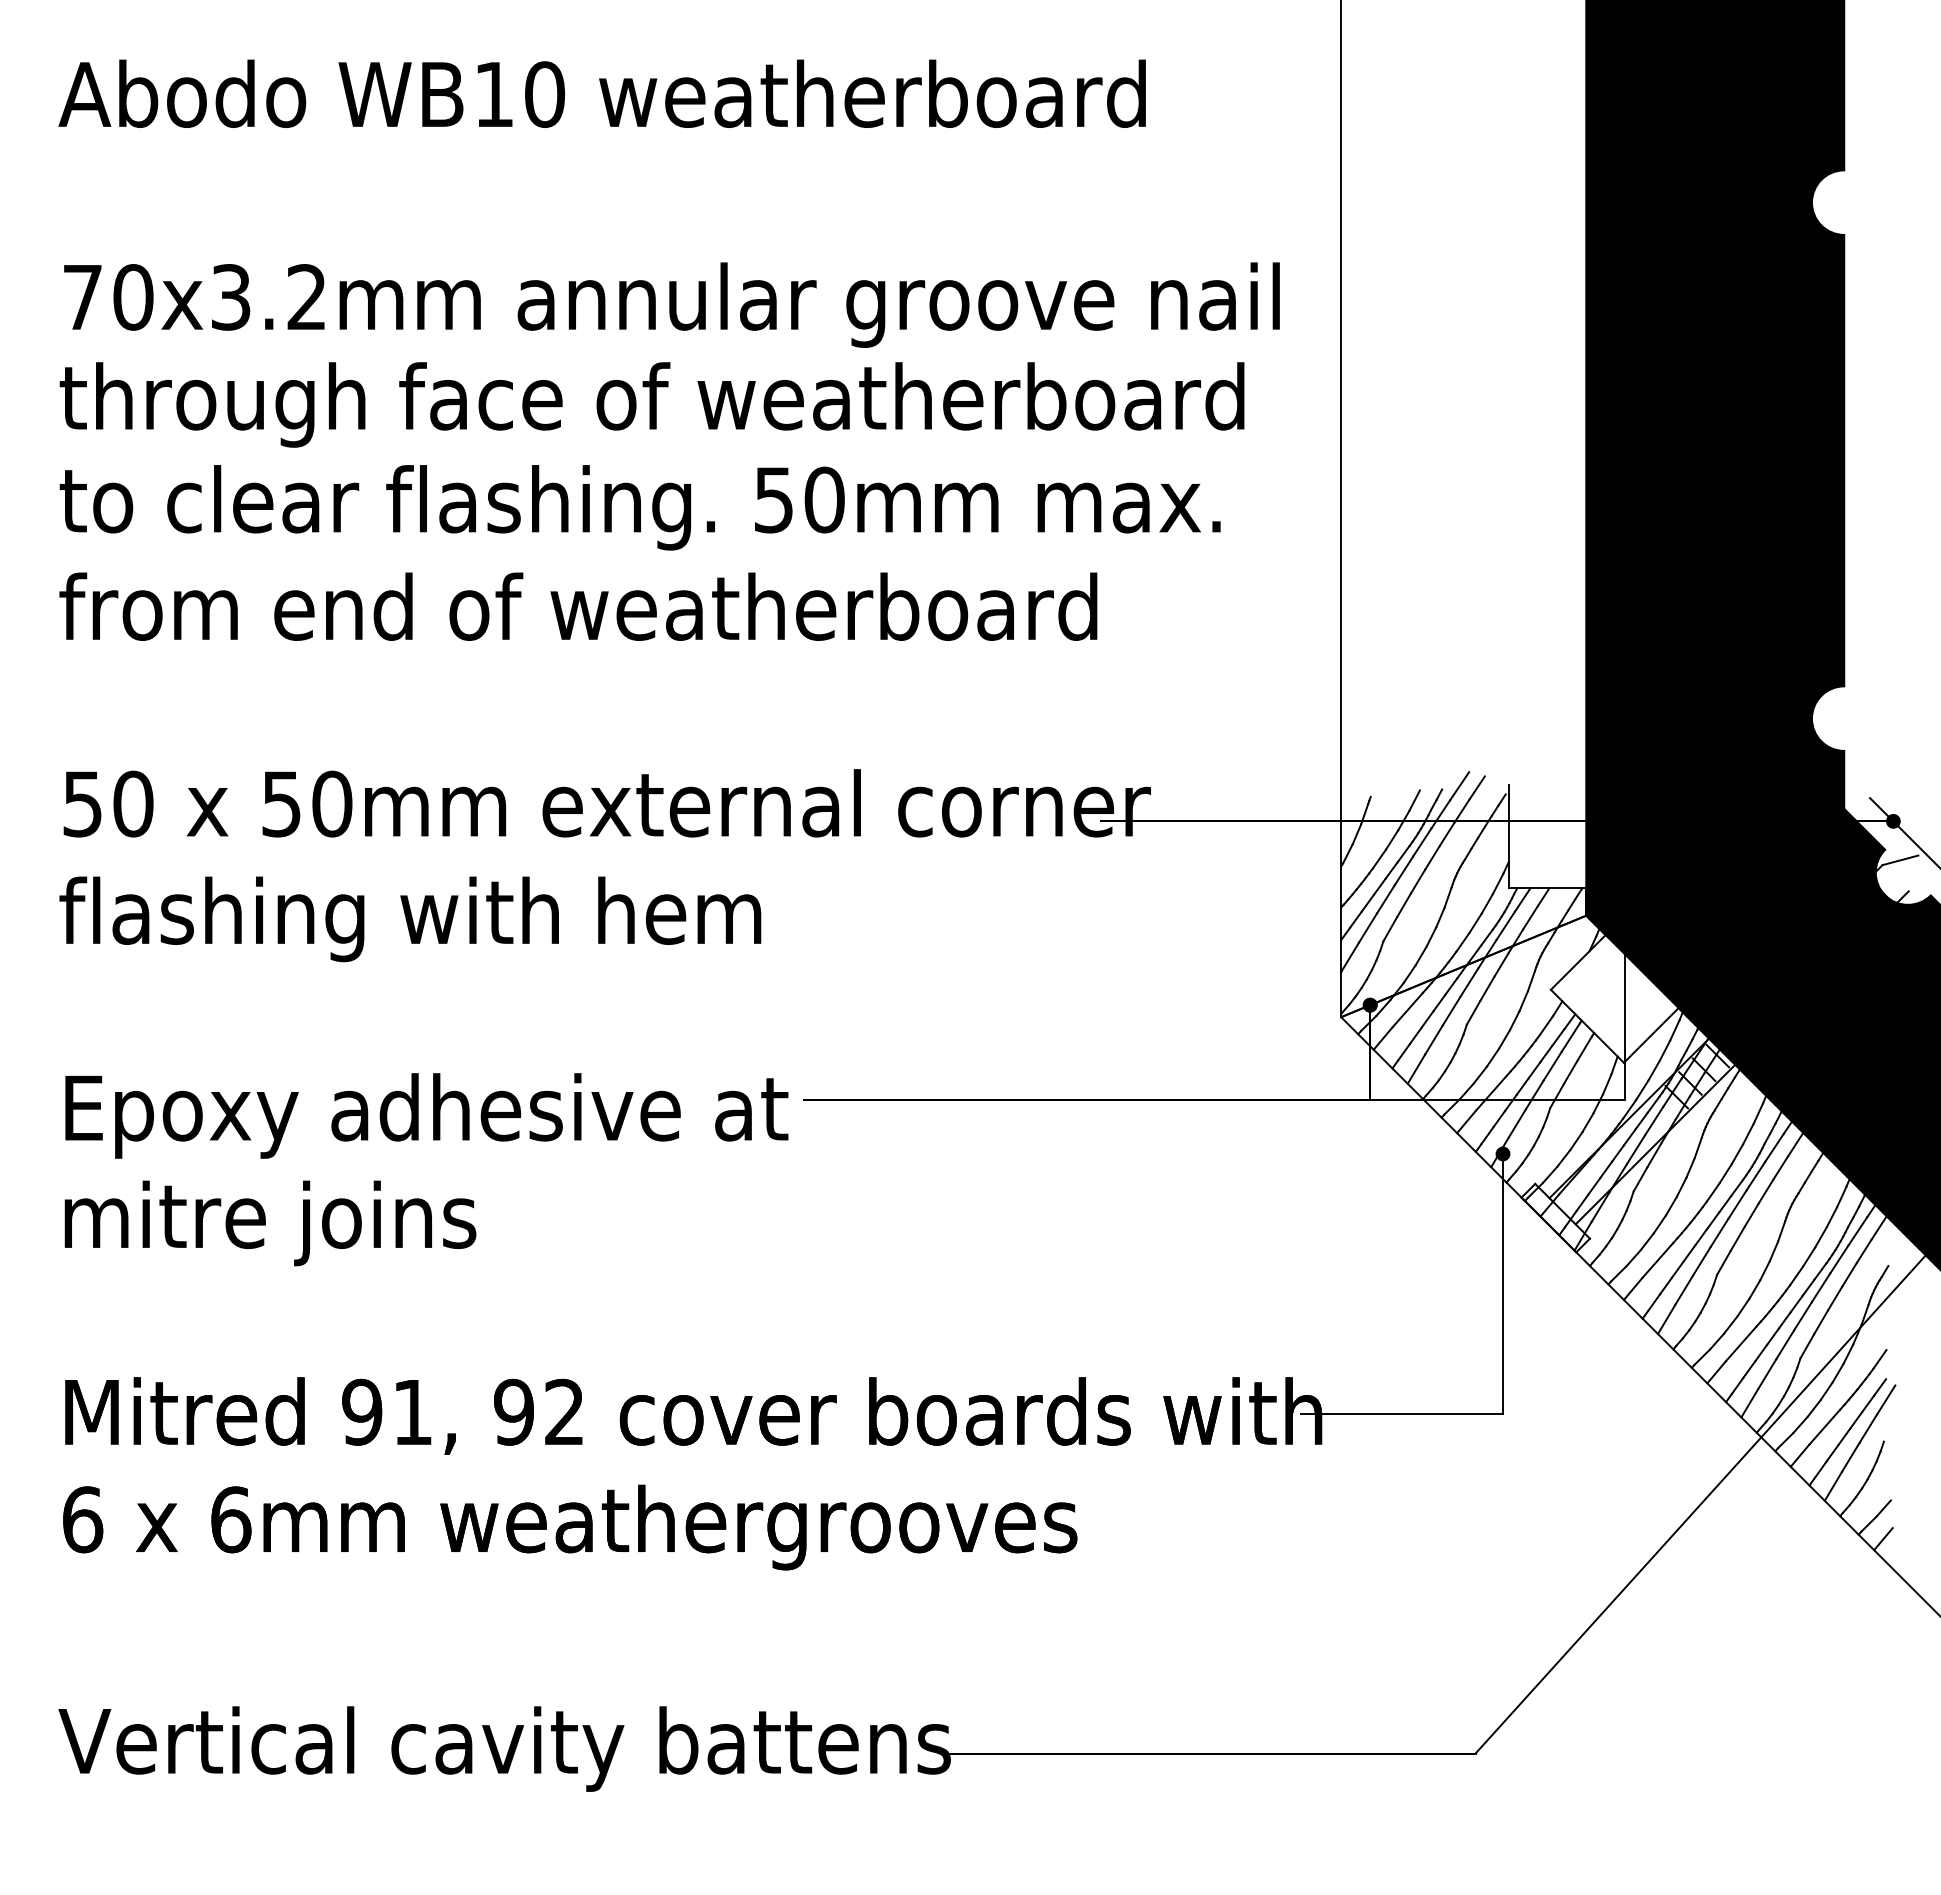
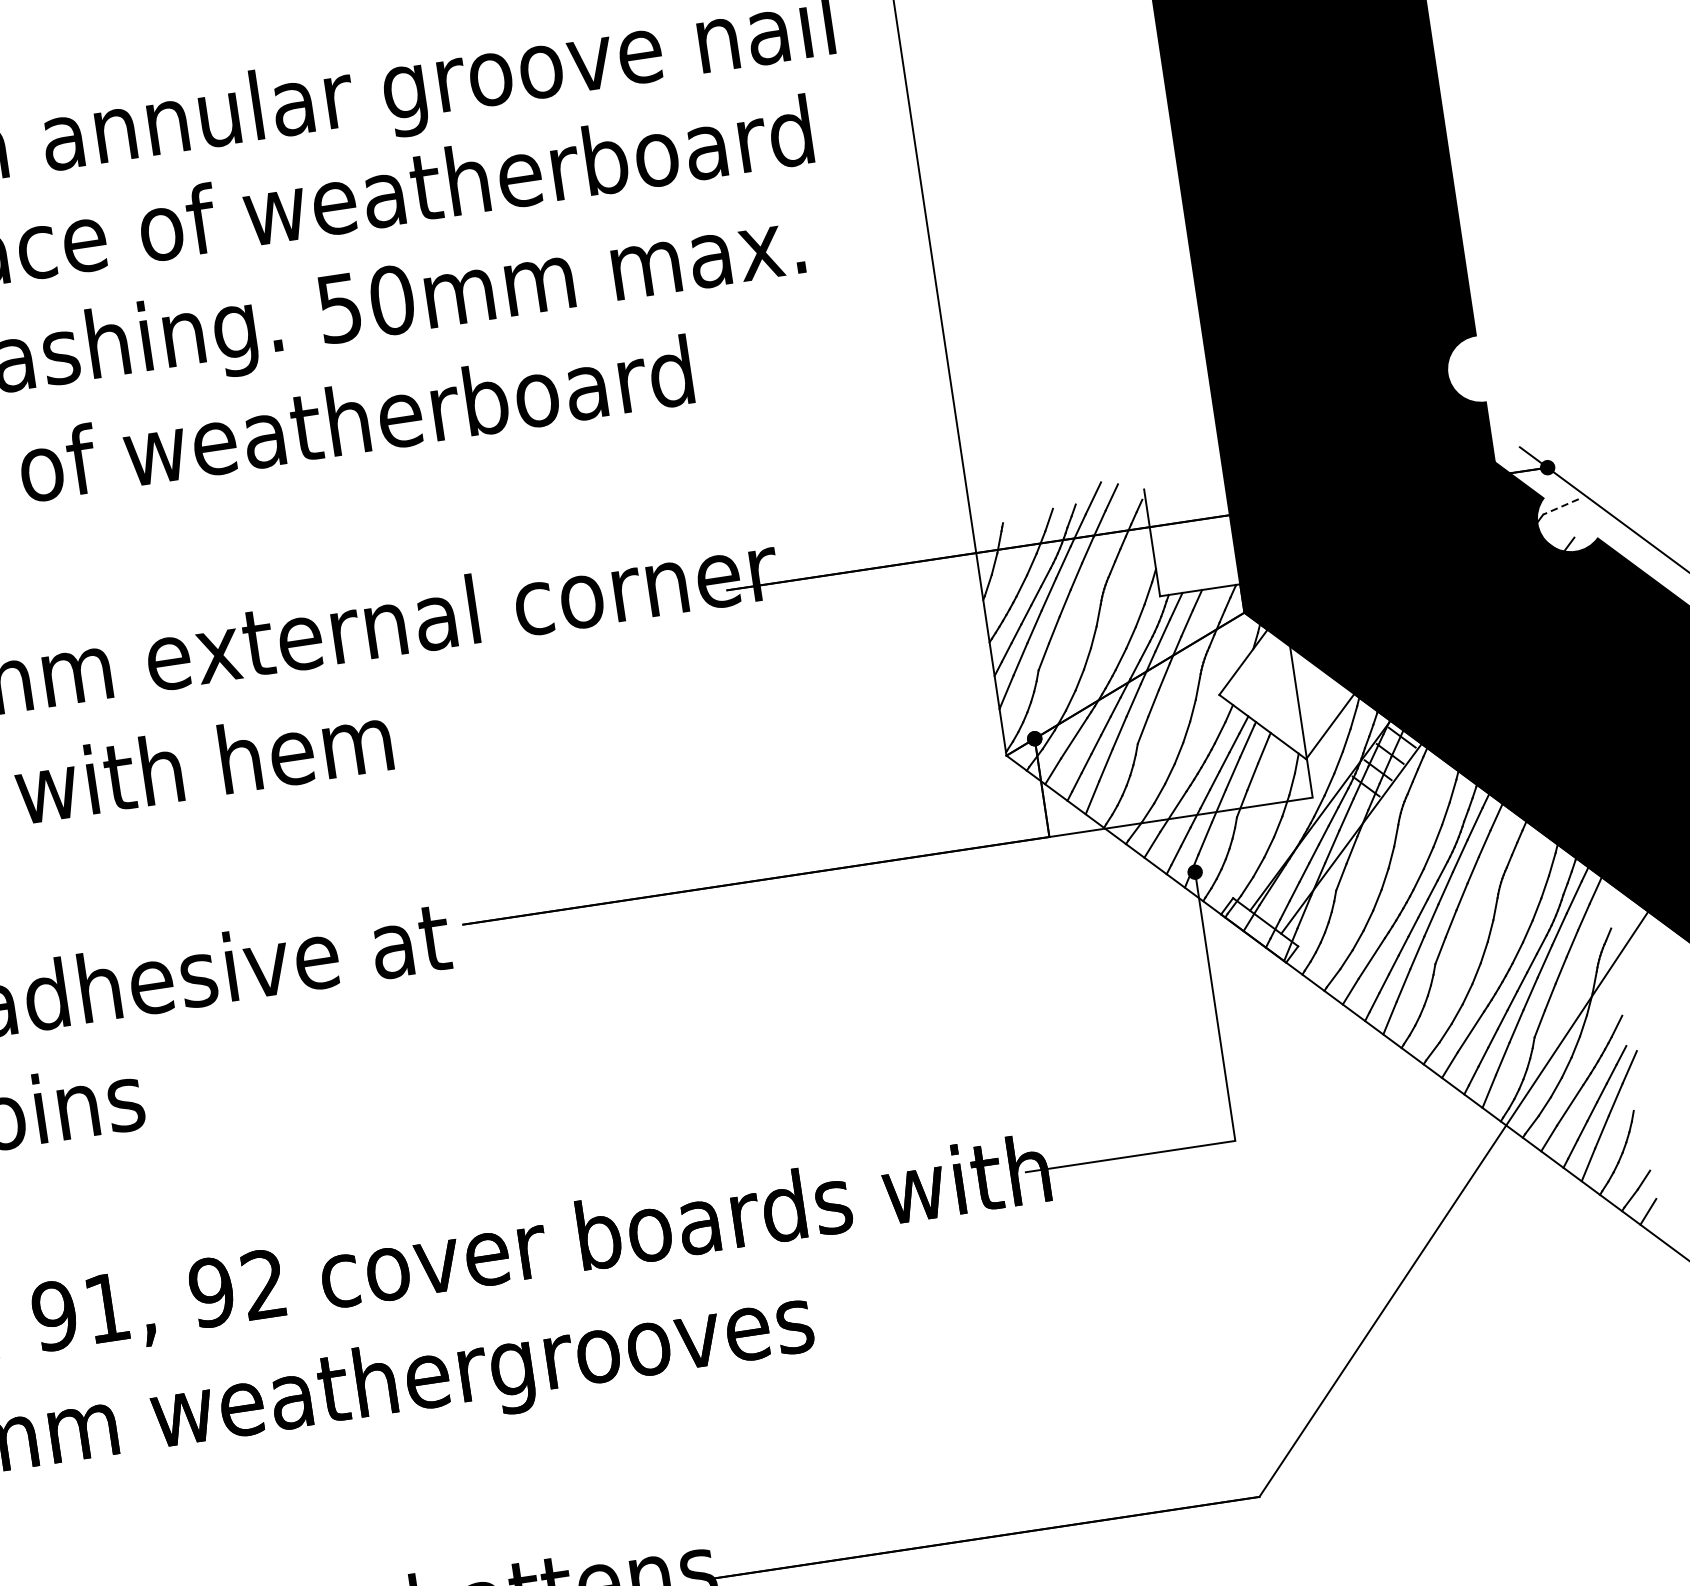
line: (1900, 860) -> (1561, 507), solid -> dashed

